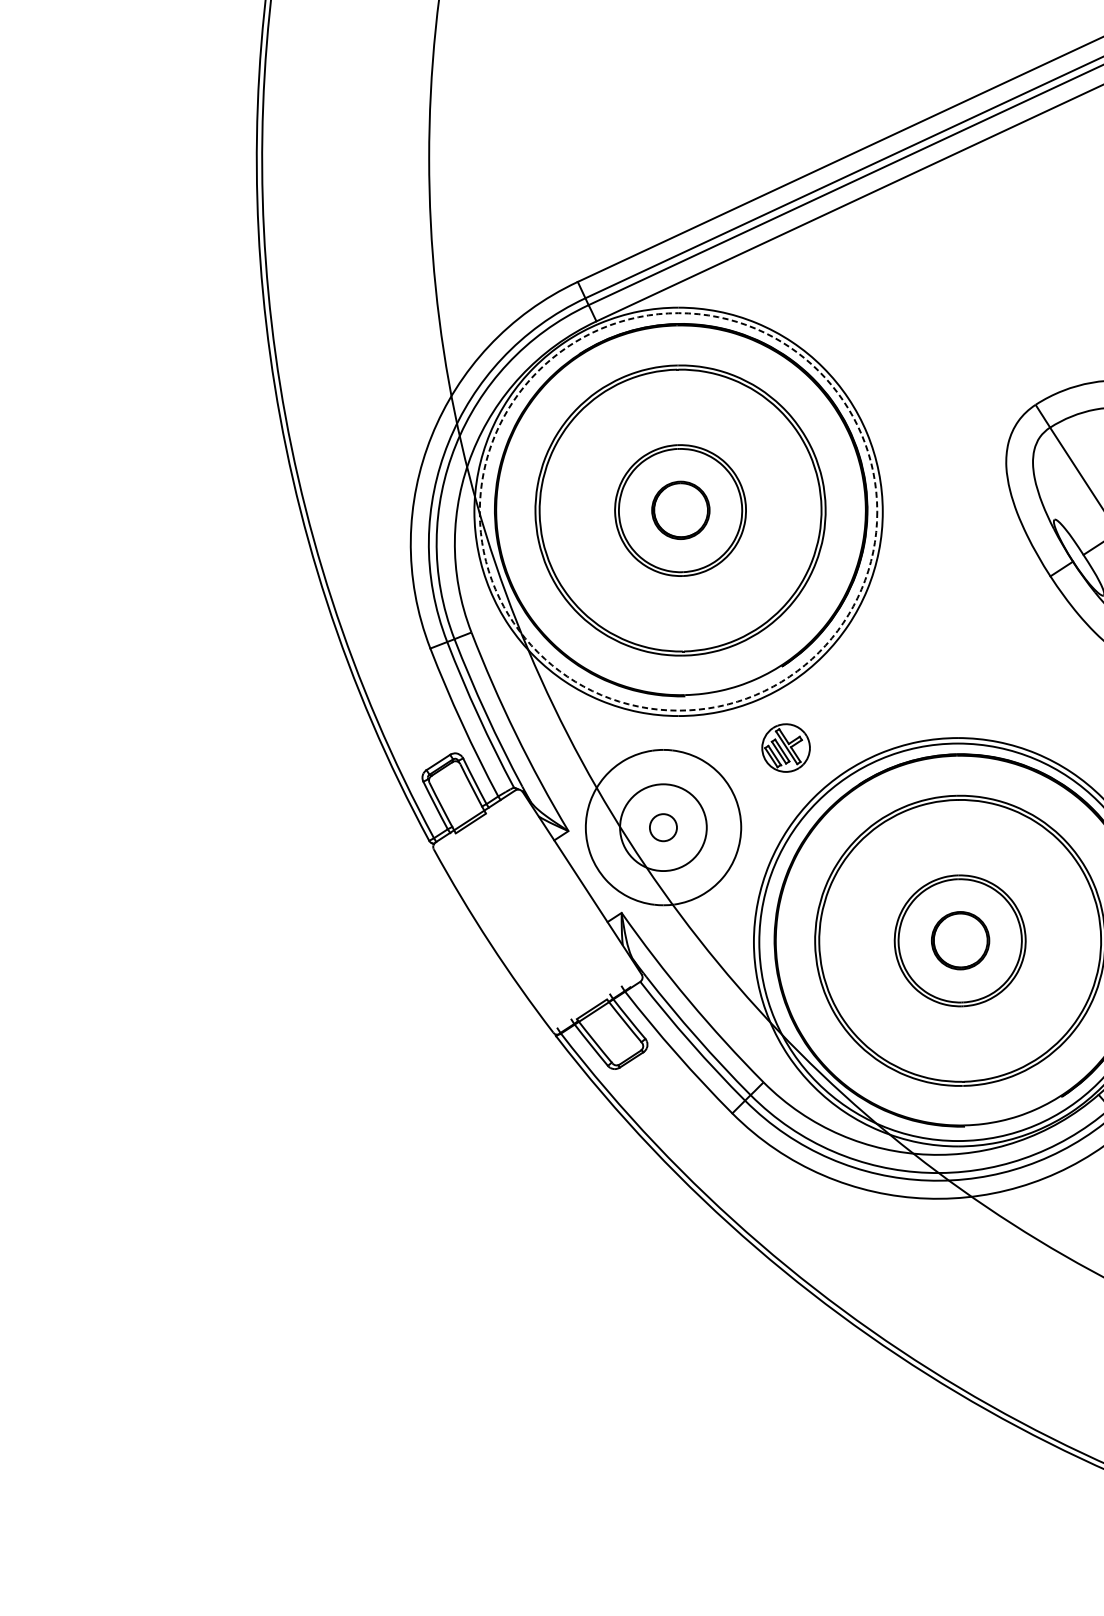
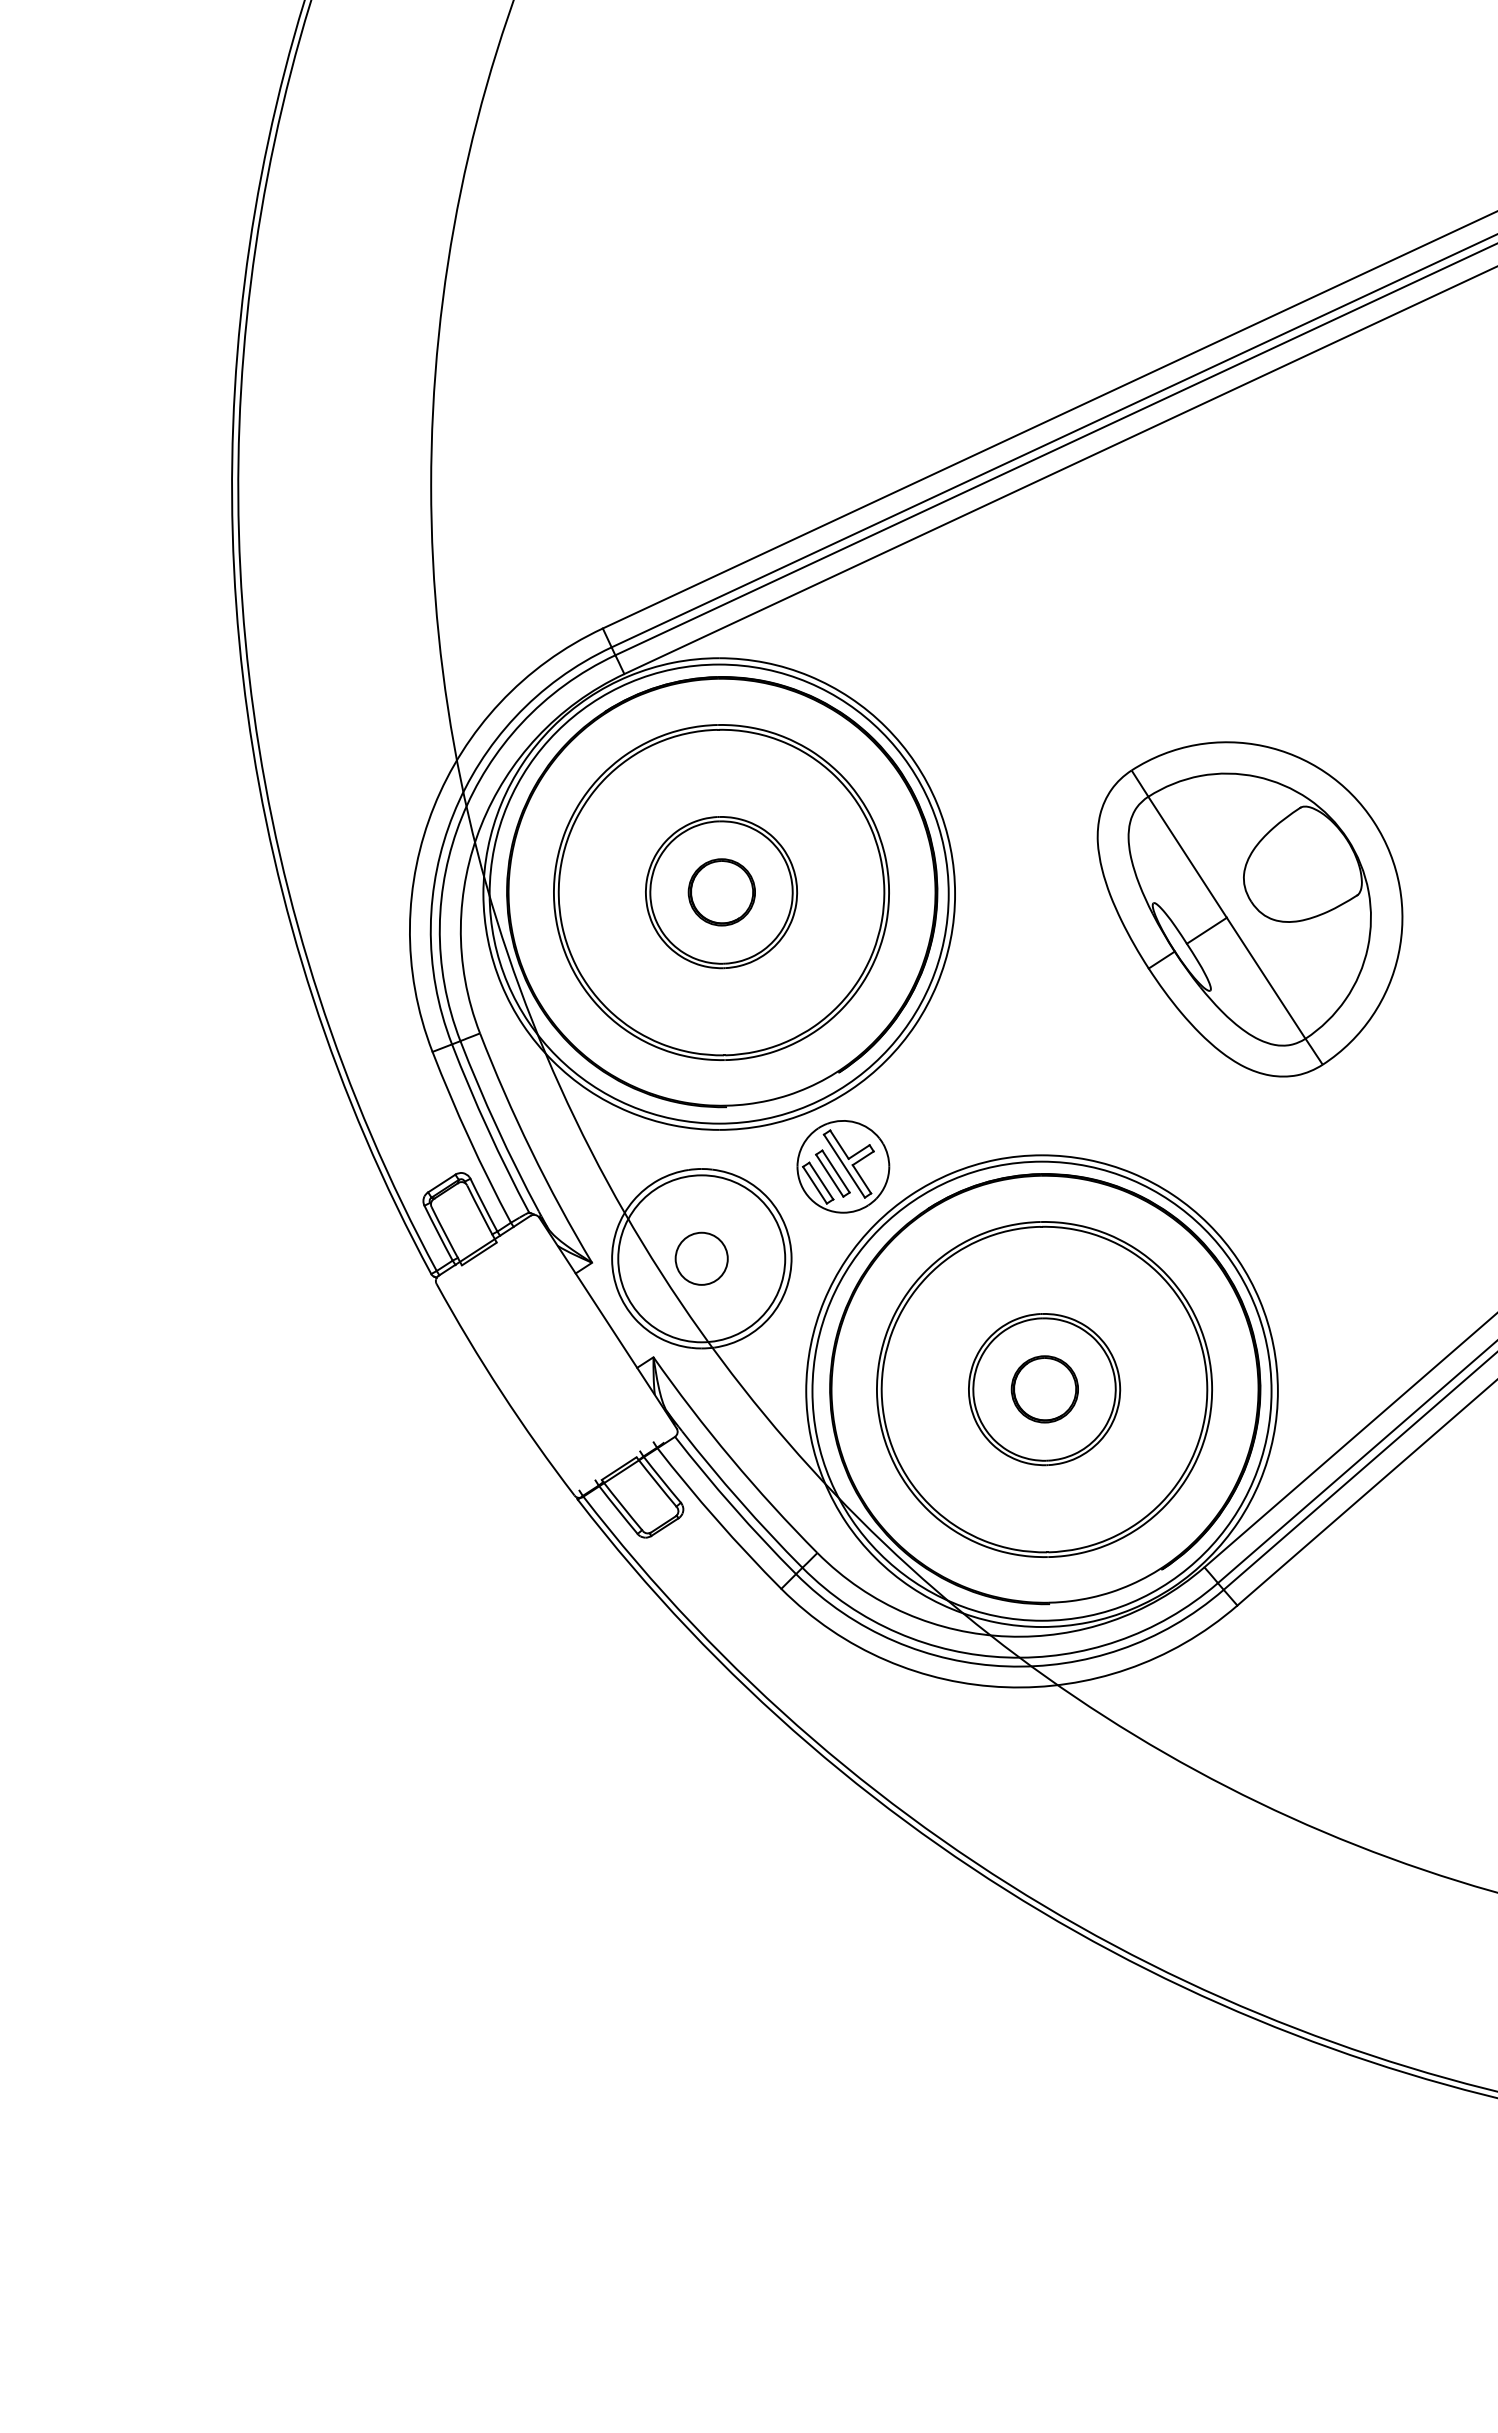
circle: (677, 511) -> (718, 893), dashed -> solid
part: (786, 747) -> (843, 1166), size x1.67
circle: (663, 827) -> (701, 1258), size x1.67
circle: (663, 827) -> (701, 1258), size x1.67

